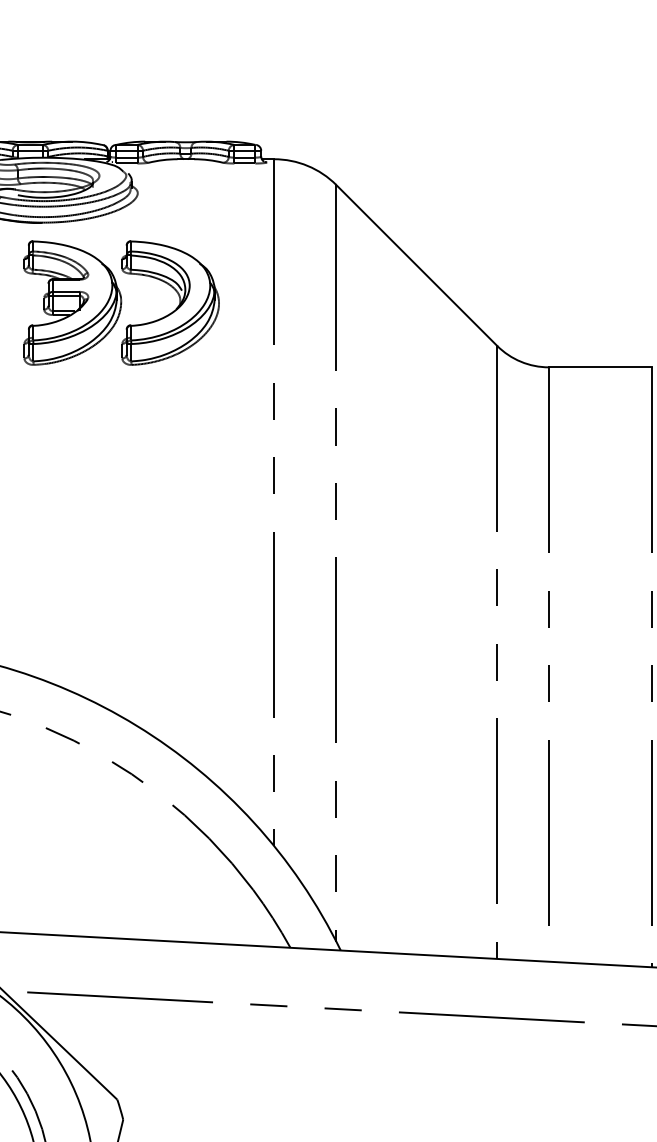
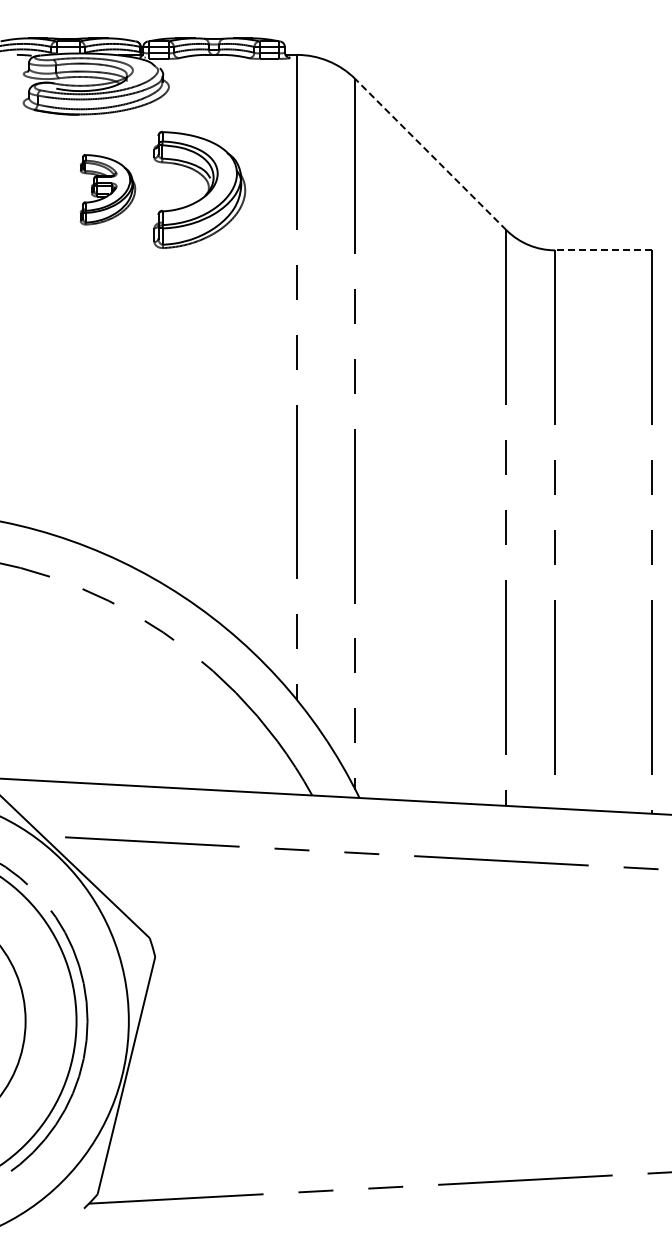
line: (416, 265) -> (430, 154), solid -> dashed
part: (72, 302) -> (107, 189), size x0.6
line: (600, 367) -> (603, 250), solid -> dashed

